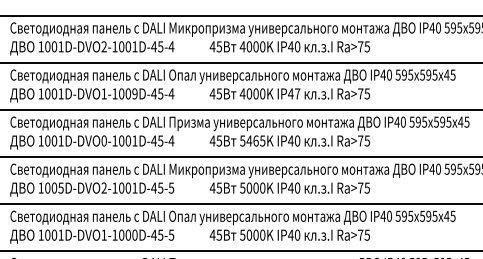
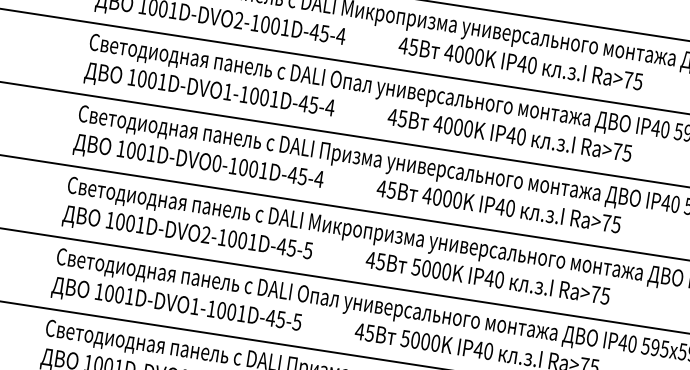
text: (134, 93) -> (274, 98), 1001D-DVO1-1009D-45-4 -> 1001D-DVO1-1001D-45-4
text: (297, 93) -> (521, 136), IP47 -> IP40
text: (252, 140) -> (442, 197), 5465K -> 4000K
text: (60, 187) -> (139, 223), 1005D-DVO2-1001D-45-5 -> 1001D-DVO2-1001D-45-5
text: (134, 234) -> (241, 312), 1001D-DVO1-1000D-45-5 -> 1001D-DVO1-1001D-45-5

